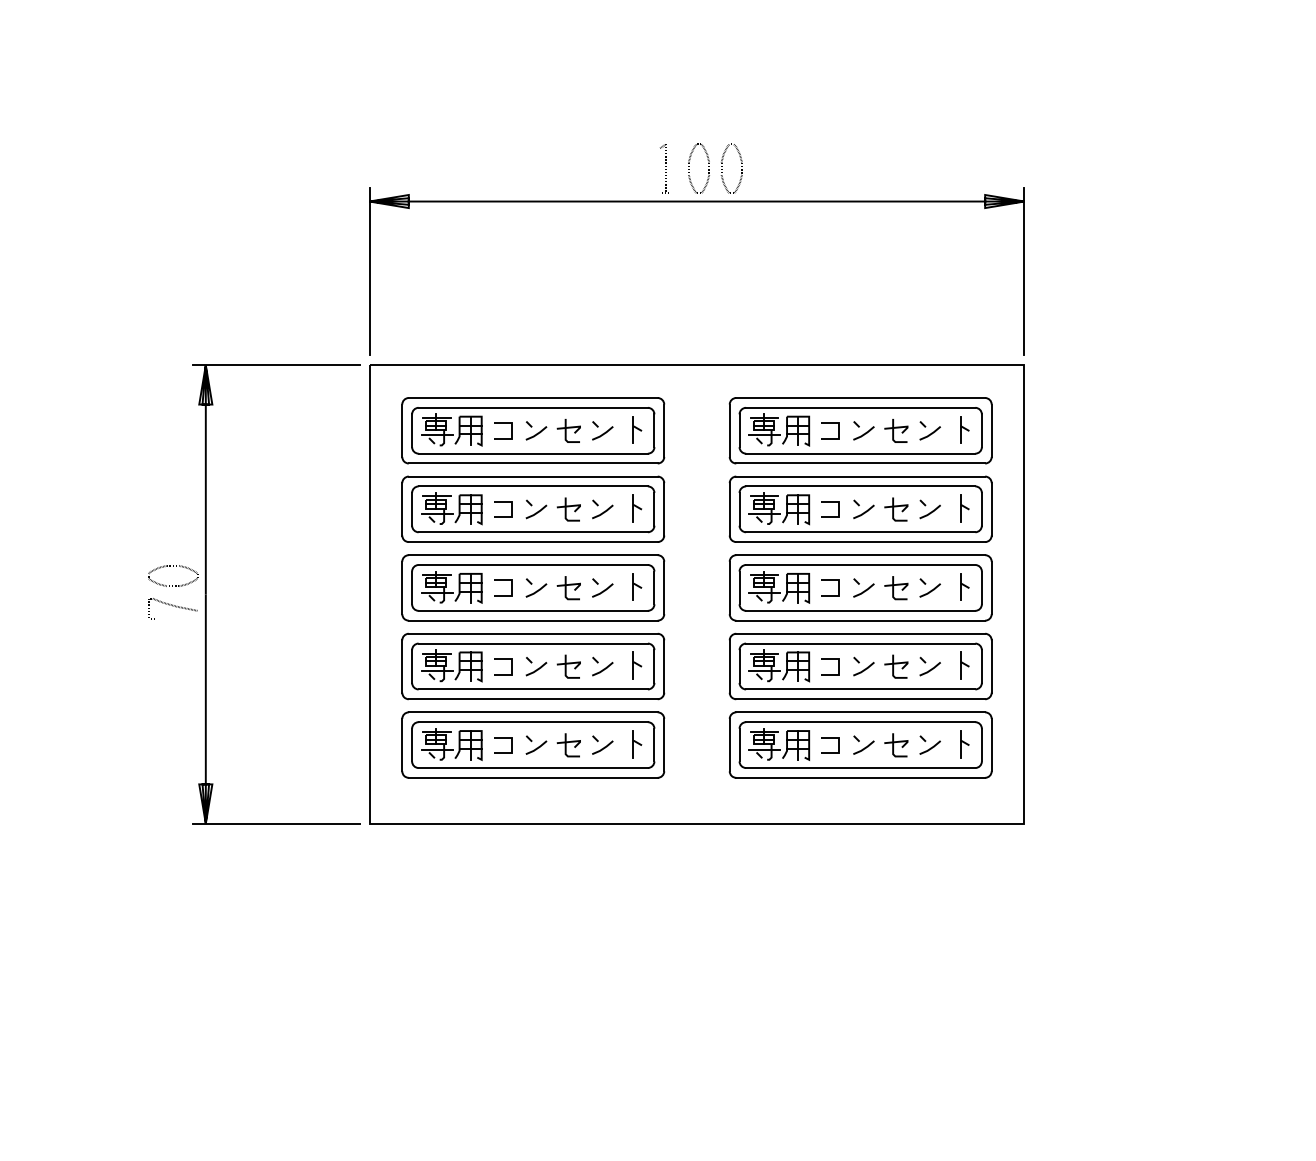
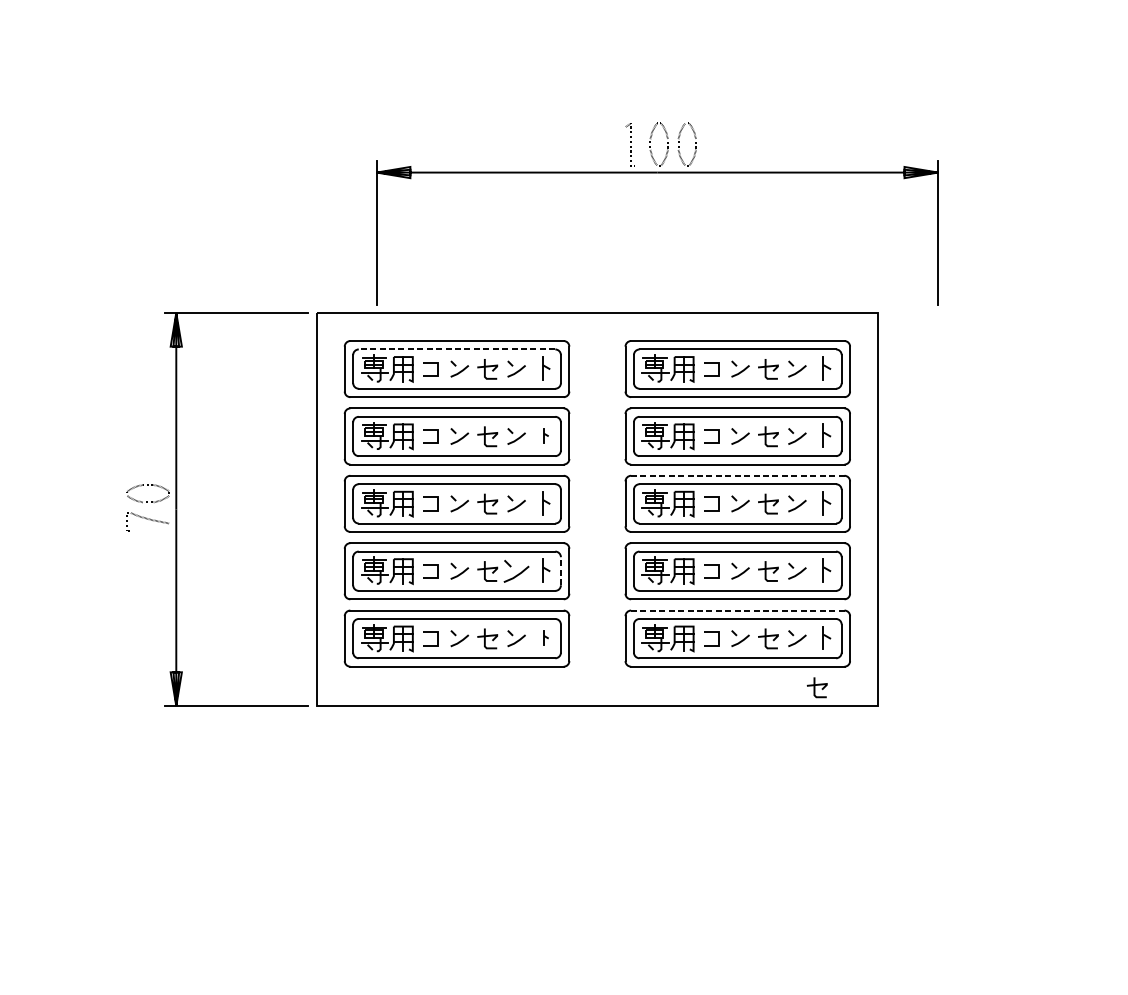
part: (696, 202) -> (657, 173), moved
line: (533, 407) -> (457, 349), solid -> dashed
part: (637, 508) -> (546, 435), size x0.6
line: (860, 555) -> (737, 476), solid -> dashed
part: (602, 666) -> (516, 571), size x1.4
line: (654, 666) -> (560, 571), solid -> dashed
line: (860, 712) -> (737, 610), solid -> dashed
part: (637, 744) -> (546, 638), size x0.6
part: (953, 802) -> (817, 687), added

